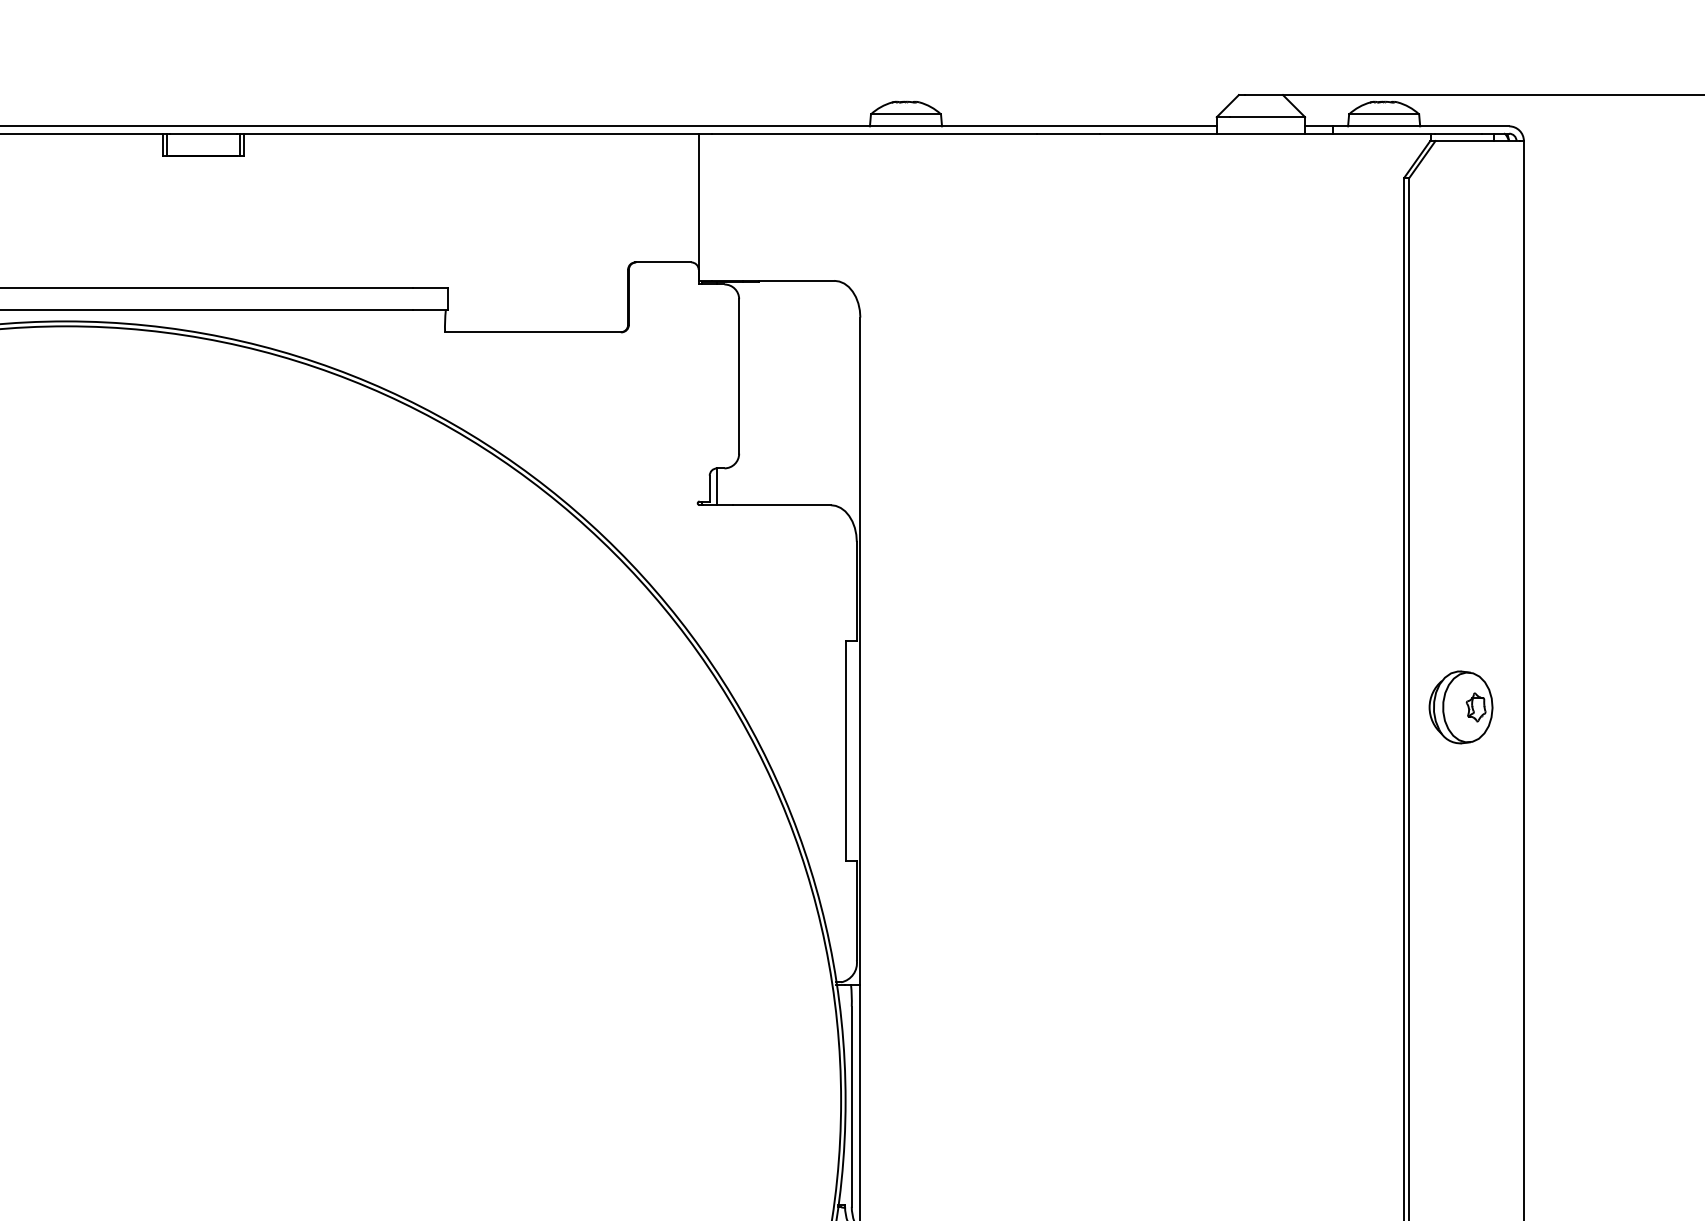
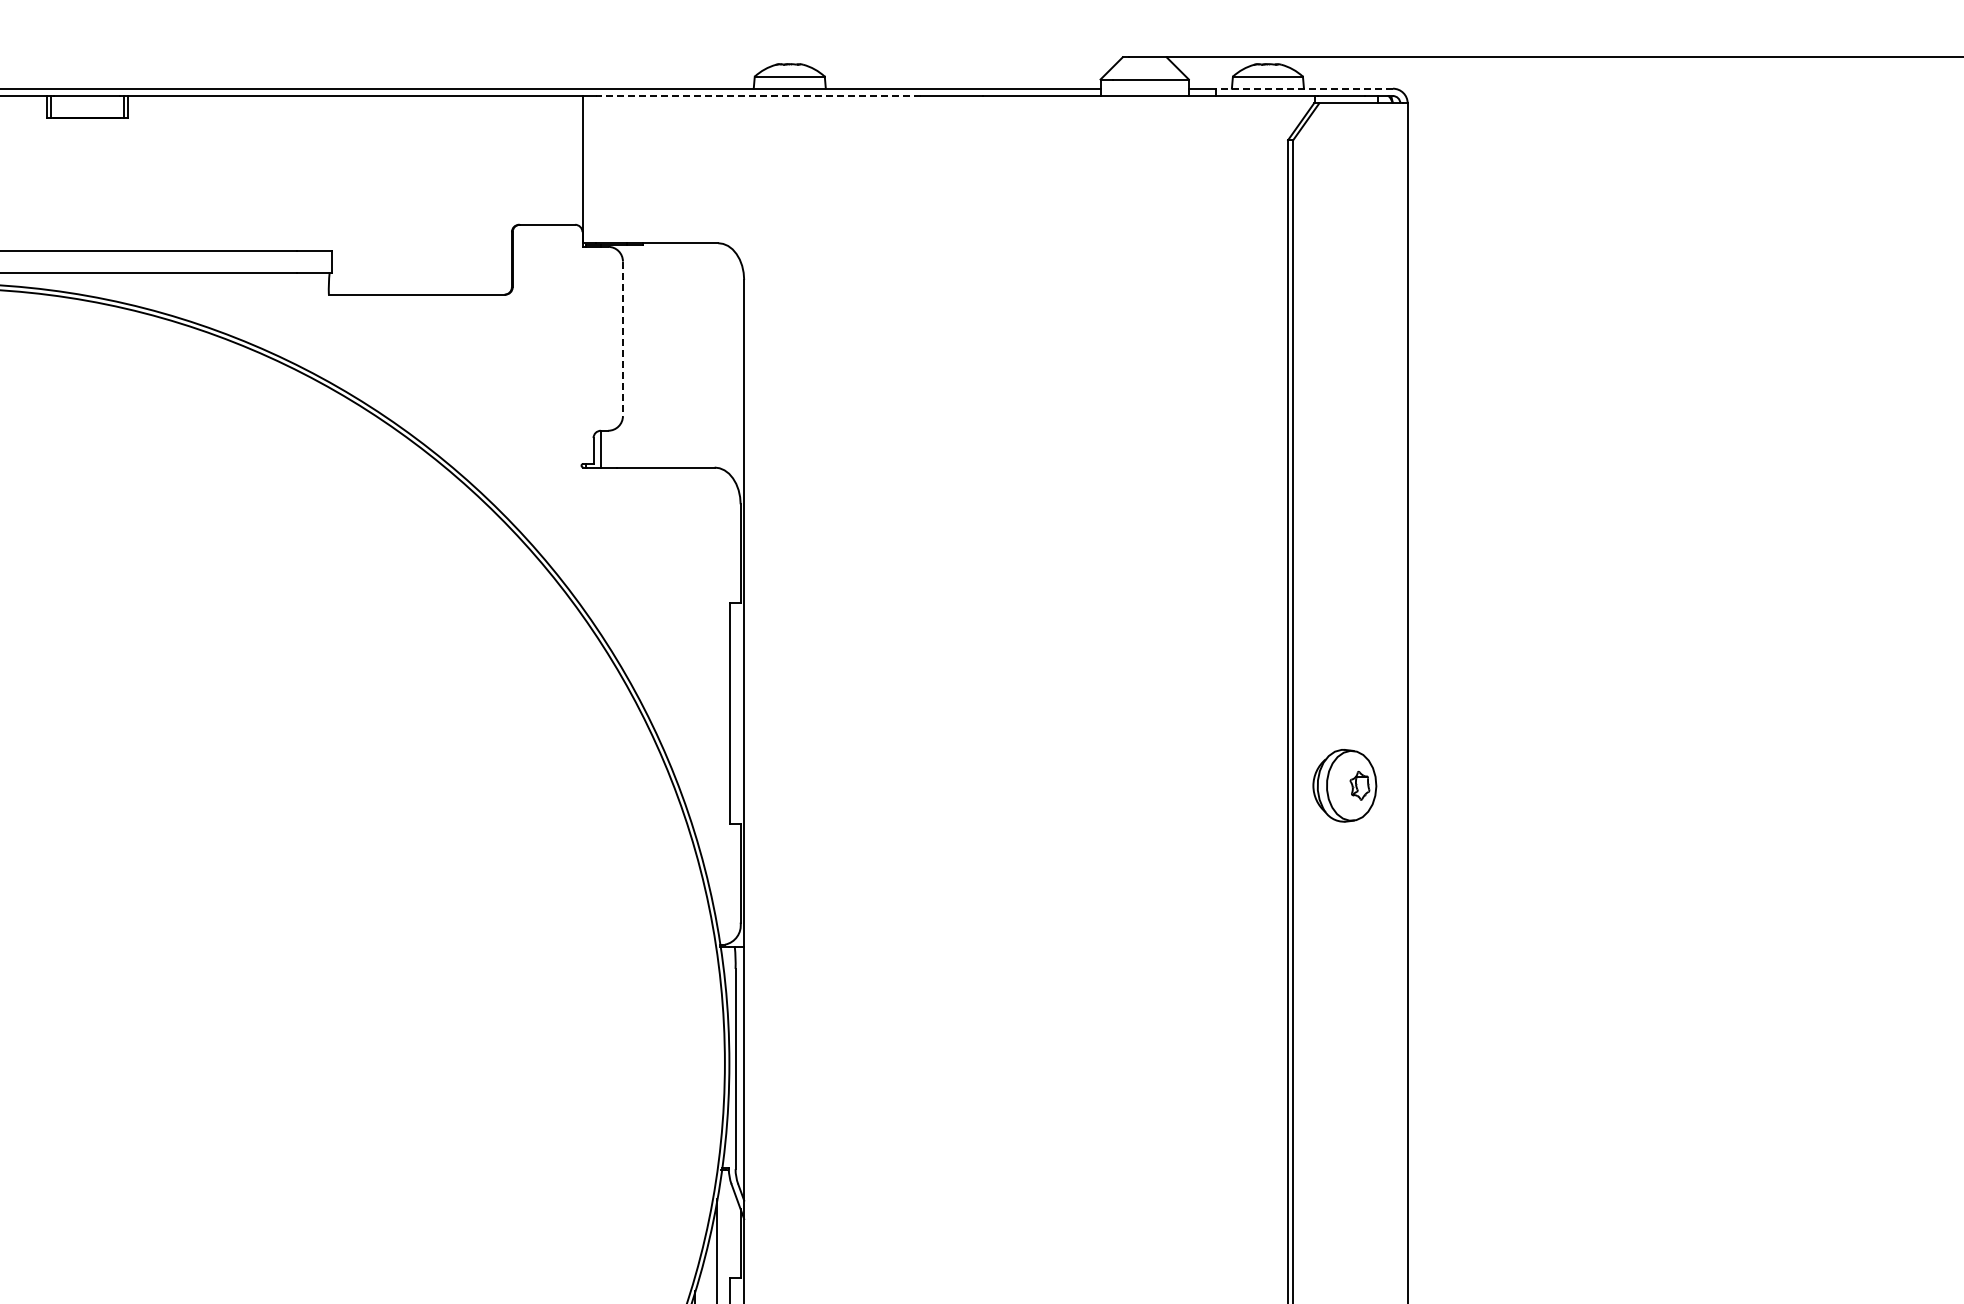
line: (1420, 126) -> (1304, 88), solid -> dashed
line: (874, 134) -> (758, 96), solid -> dashed
line: (738, 377) -> (622, 339), solid -> dashed
part: (1460, 707) -> (1344, 785), moved

